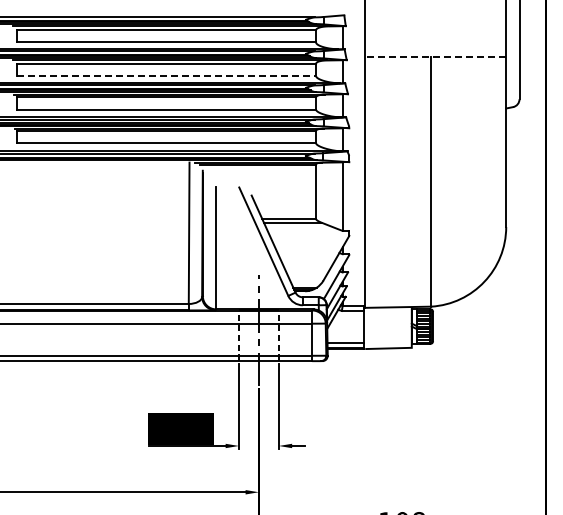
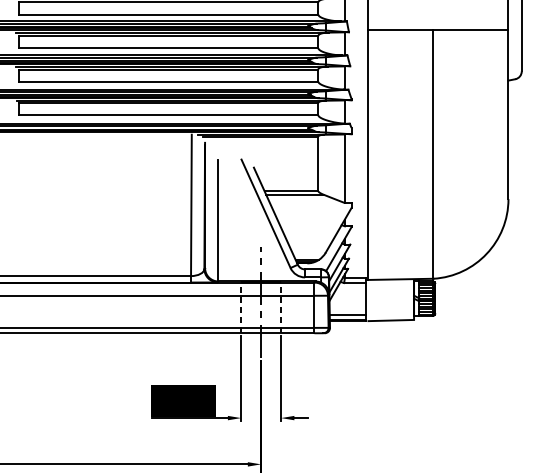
line: (435, 57) -> (437, 29), dashed -> solid
line: (166, 75) -> (168, 47), dashed -> solid

